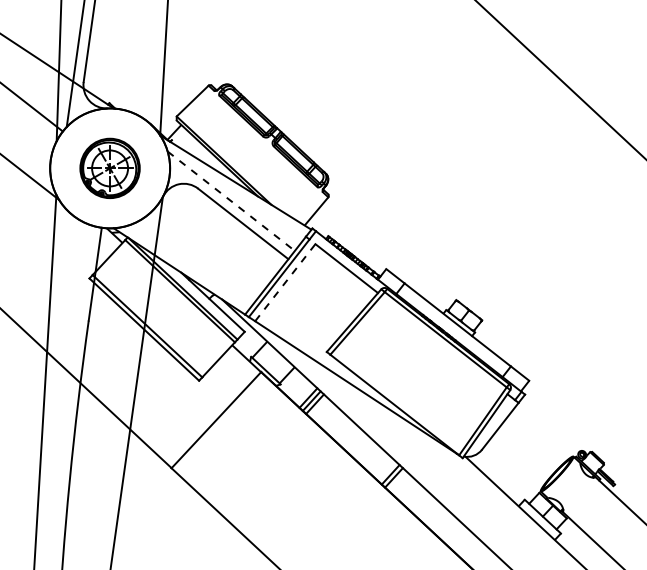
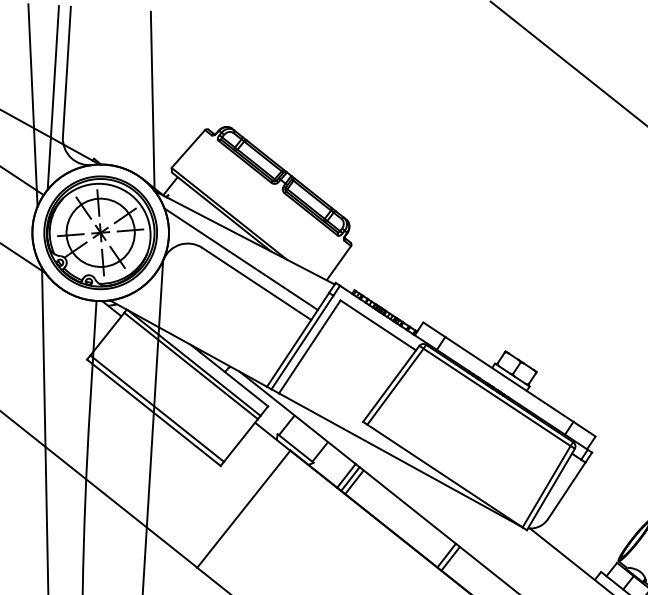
part: (109, 168) -> (99, 232), size x1.67
line: (231, 201) -> (241, 259), dashed -> solid
line: (285, 282) -> (310, 346), dashed -> solid

